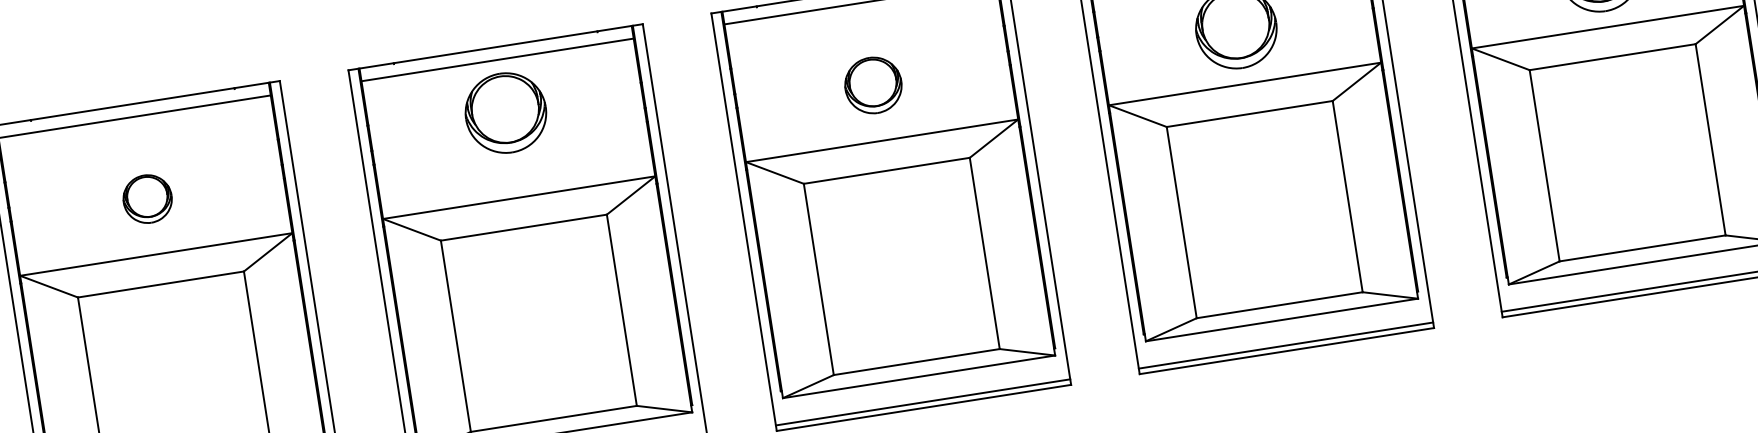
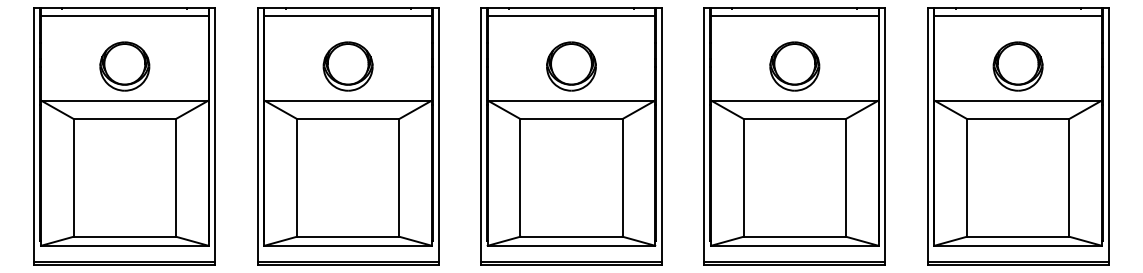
part: (873, 85) -> (571, 66), size x1.43
part: (504, 113) -> (347, 66), moved
part: (147, 199) -> (124, 66), size x1.67

